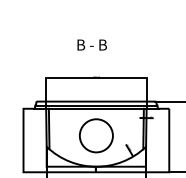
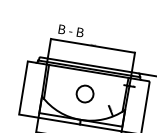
text: (91, 44) -> (70, 30), moved
circle: (95, 135) -> (84, 93), size x0.6

